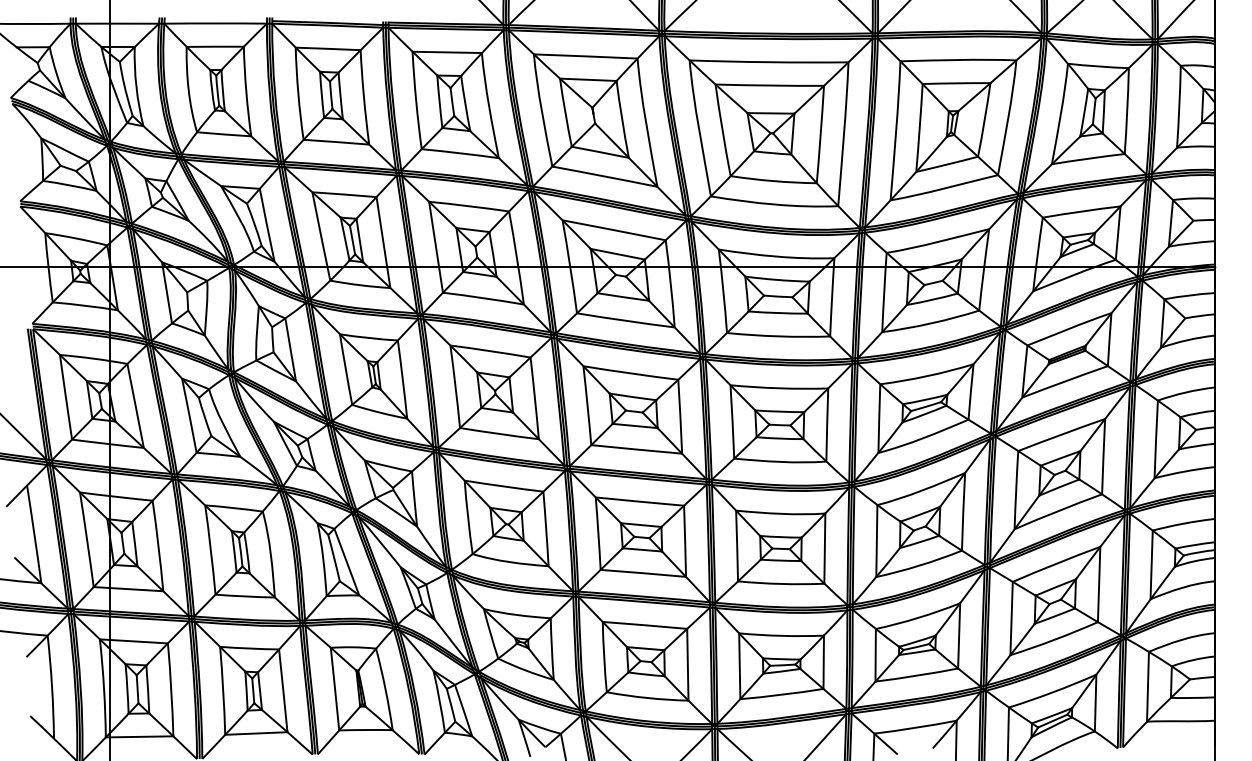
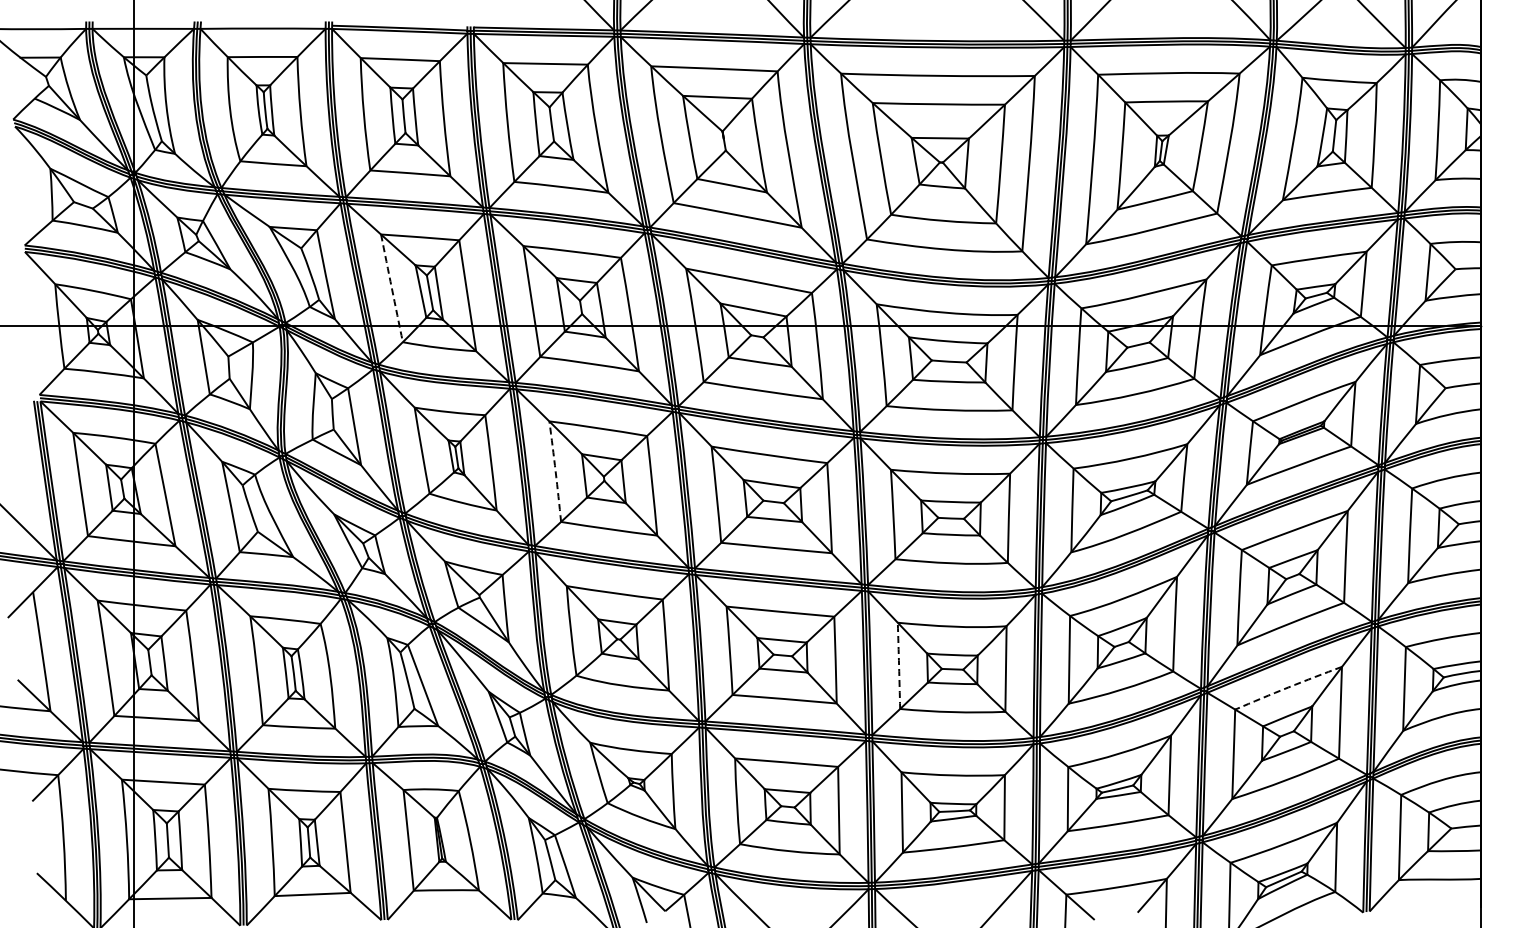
arc: (320, 236) -> (391, 288), solid -> dashed
arc: (455, 386) -> (555, 471), solid -> dashed
arc: (737, 545) -> (899, 665), solid -> dashed
arc: (1056, 563) -> (1288, 687), solid -> dashed

